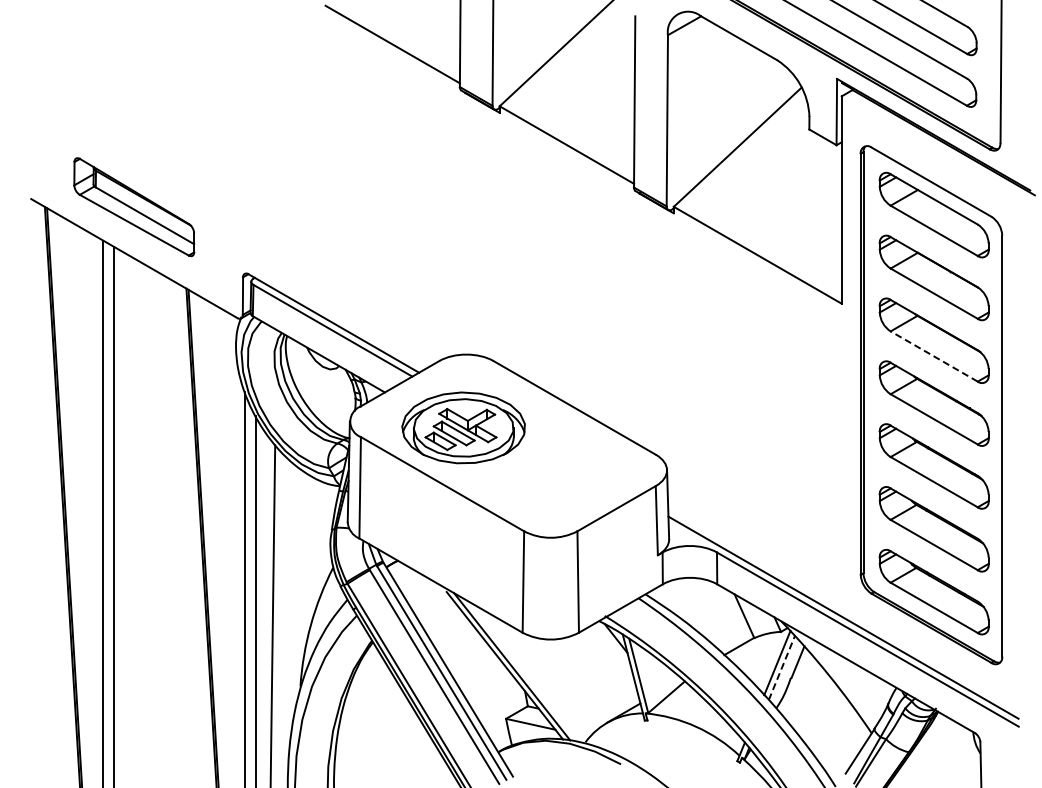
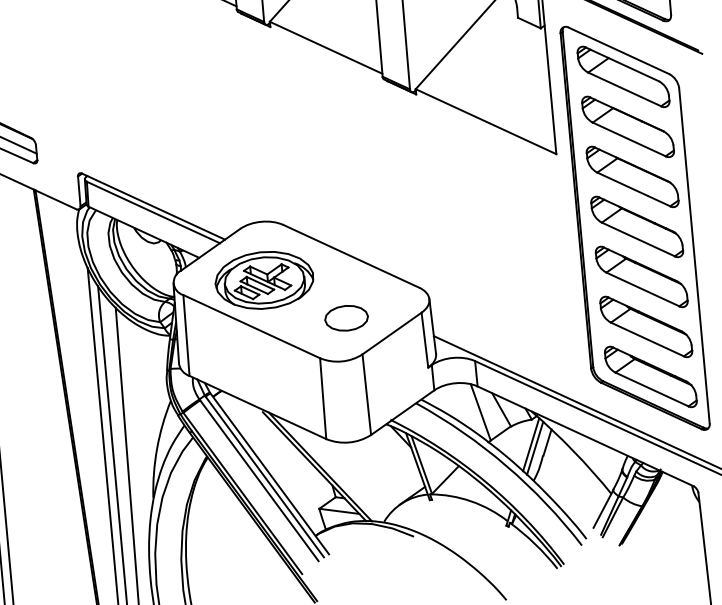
line: (933, 356) -> (633, 189), dashed -> solid
part: (561, 484) -> (346, 318), added
line: (718, 616) -> (480, 411), added
line: (781, 667) -> (534, 447), dashed -> solid

